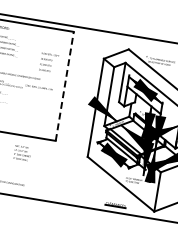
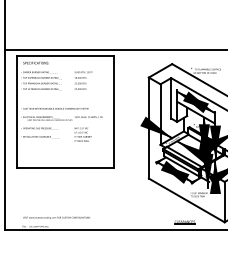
text: (49, 62) -> (83, 80), moved
line: (65, 86) -> (114, 111), dashed -> solid
text: (22, 152) -> (82, 134), moved

